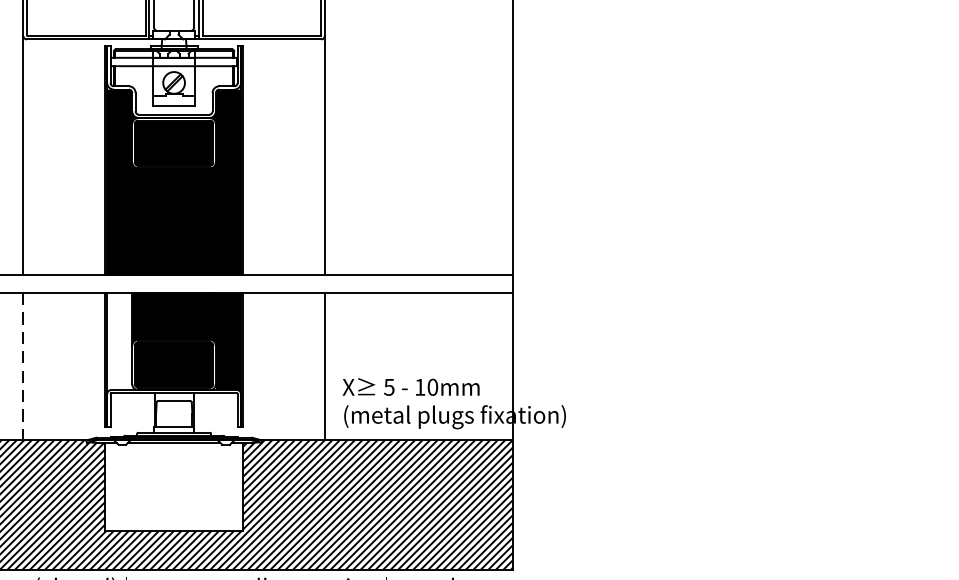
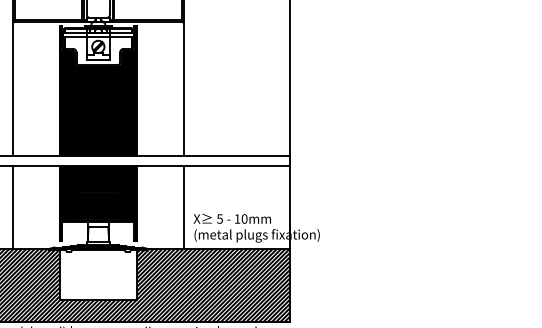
fill: (119, 340) -> (67, 192), added
line: (23, 366) -> (13, 207), dashed -> solid

